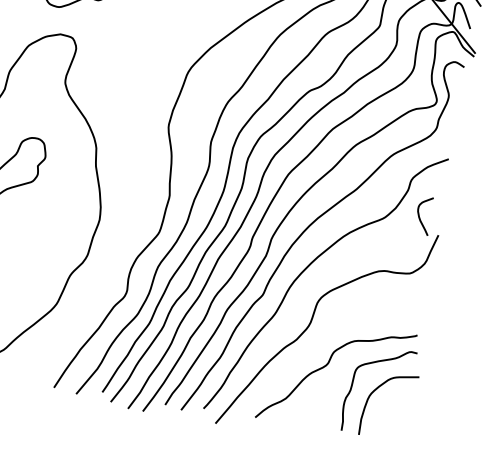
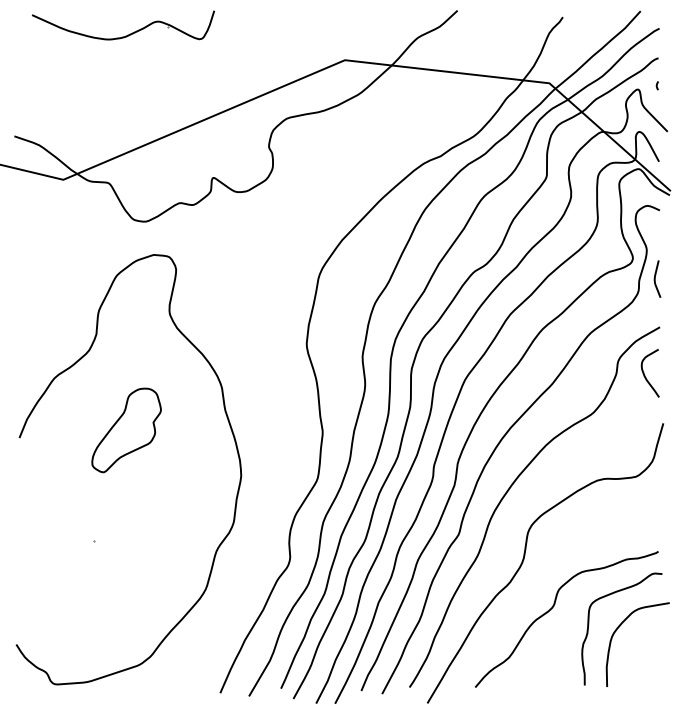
curve: (451, 120) -> (655, 278), added
curve: (419, 216) -> (645, 375), moved

